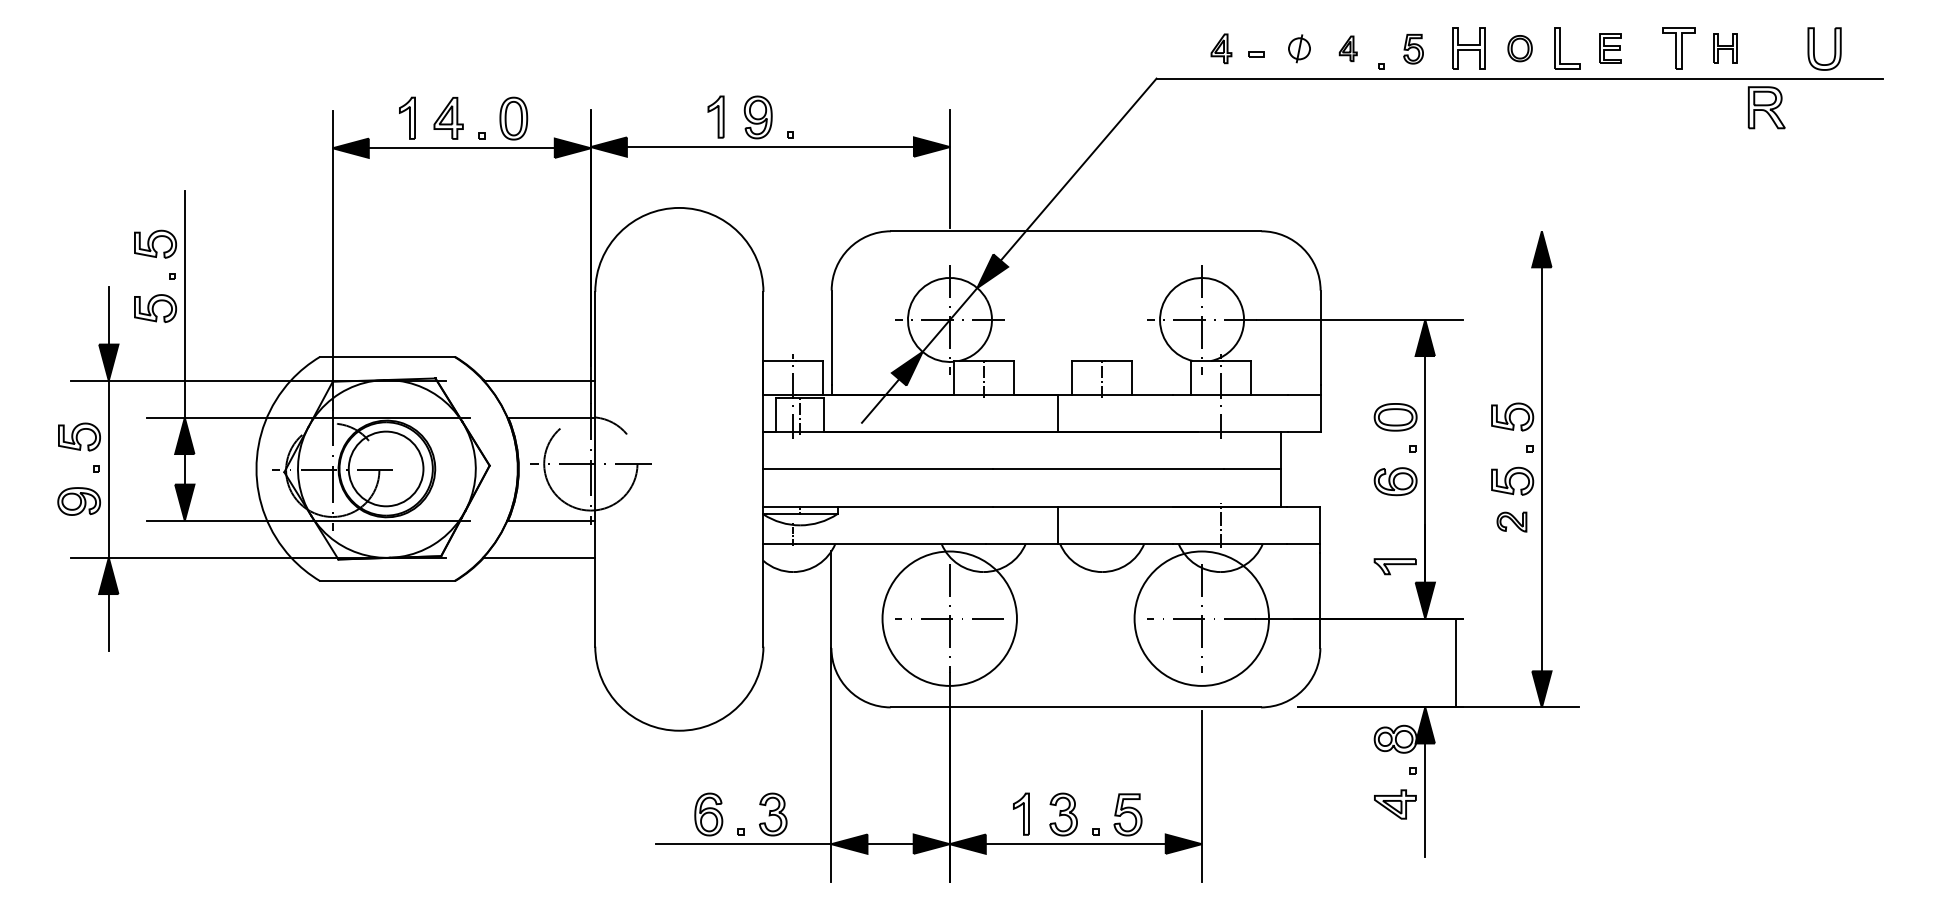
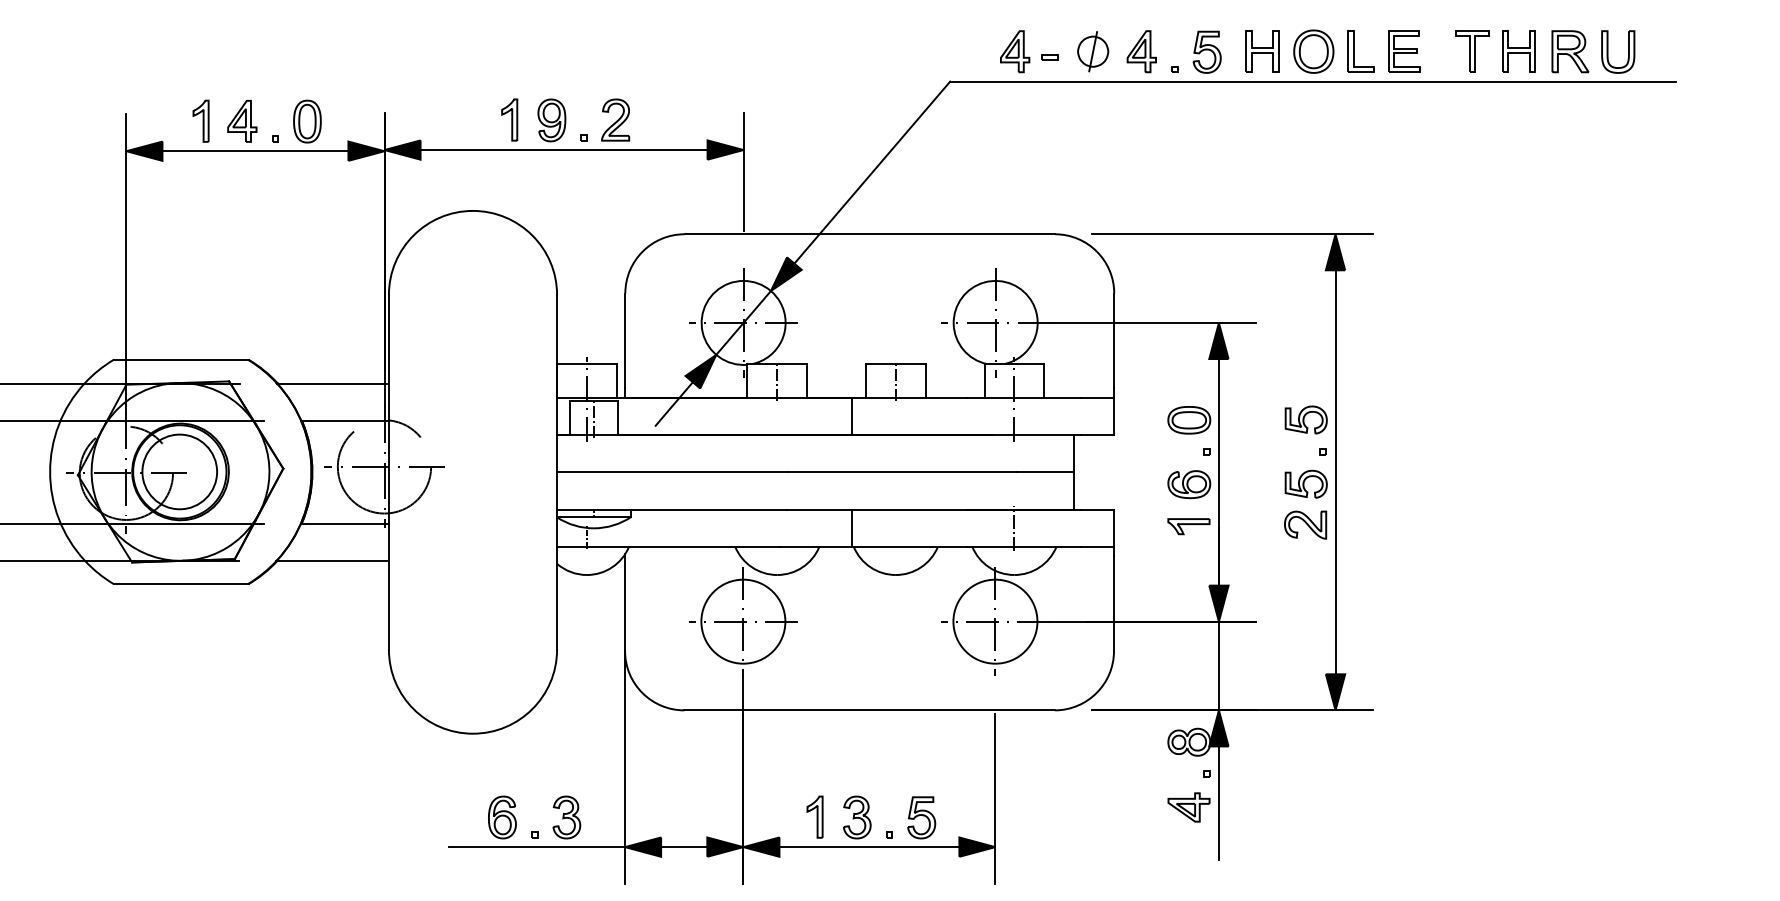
part: (1221, 48) -> (1015, 51), size x1.43
part: (1299, 48) -> (1093, 51), size x1.43
part: (1348, 48) -> (1142, 51), size x1.67
part: (1413, 48) -> (1207, 51), size x1.43
part: (1519, 48) -> (1313, 51), size x1.67
part: (1610, 48) -> (1404, 51), size x1.43
part: (1724, 48) -> (1518, 51), size x1.43
part: (1766, 107) -> (1570, 51), moved
part: (821, 116) -> (615, 119), added
line: (1438, 231) -> (1232, 234), added
part: (1511, 521) -> (1305, 524), size x1.43
part: (1394, 566) -> (1188, 526), moved
circle: (949, 618) -> (743, 621), size x0.62
circle: (1201, 618) -> (995, 621), size x0.62
line: (1456, 662) -> (1219, 665), moved

